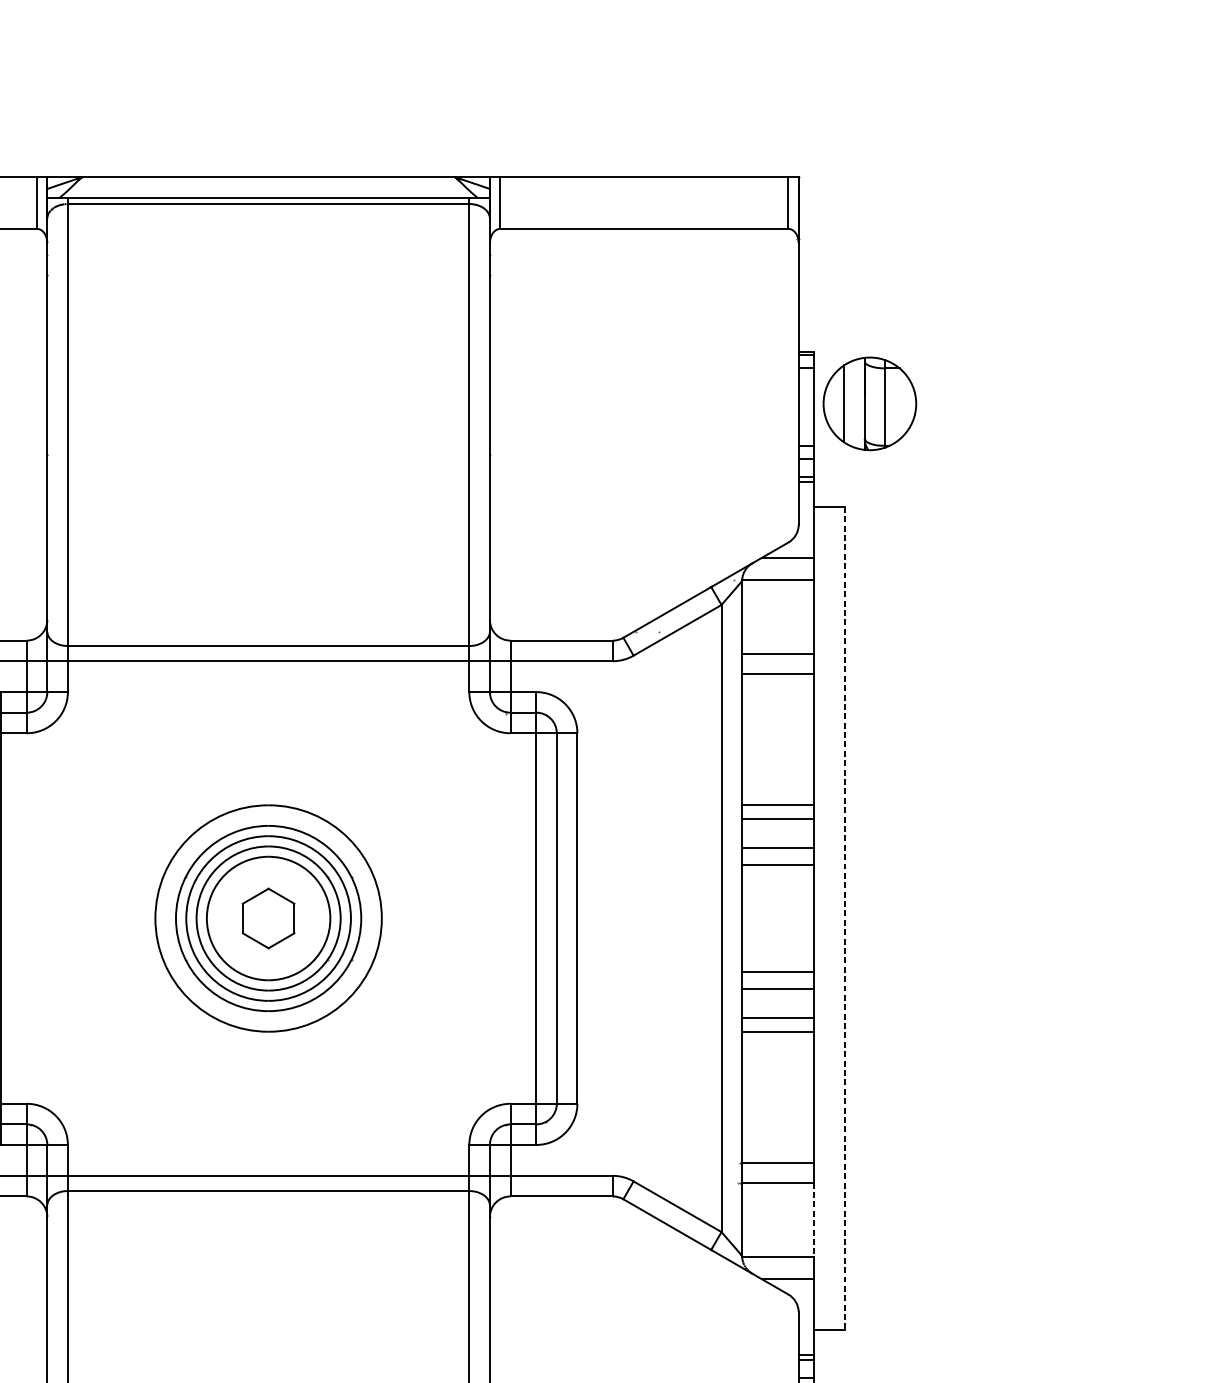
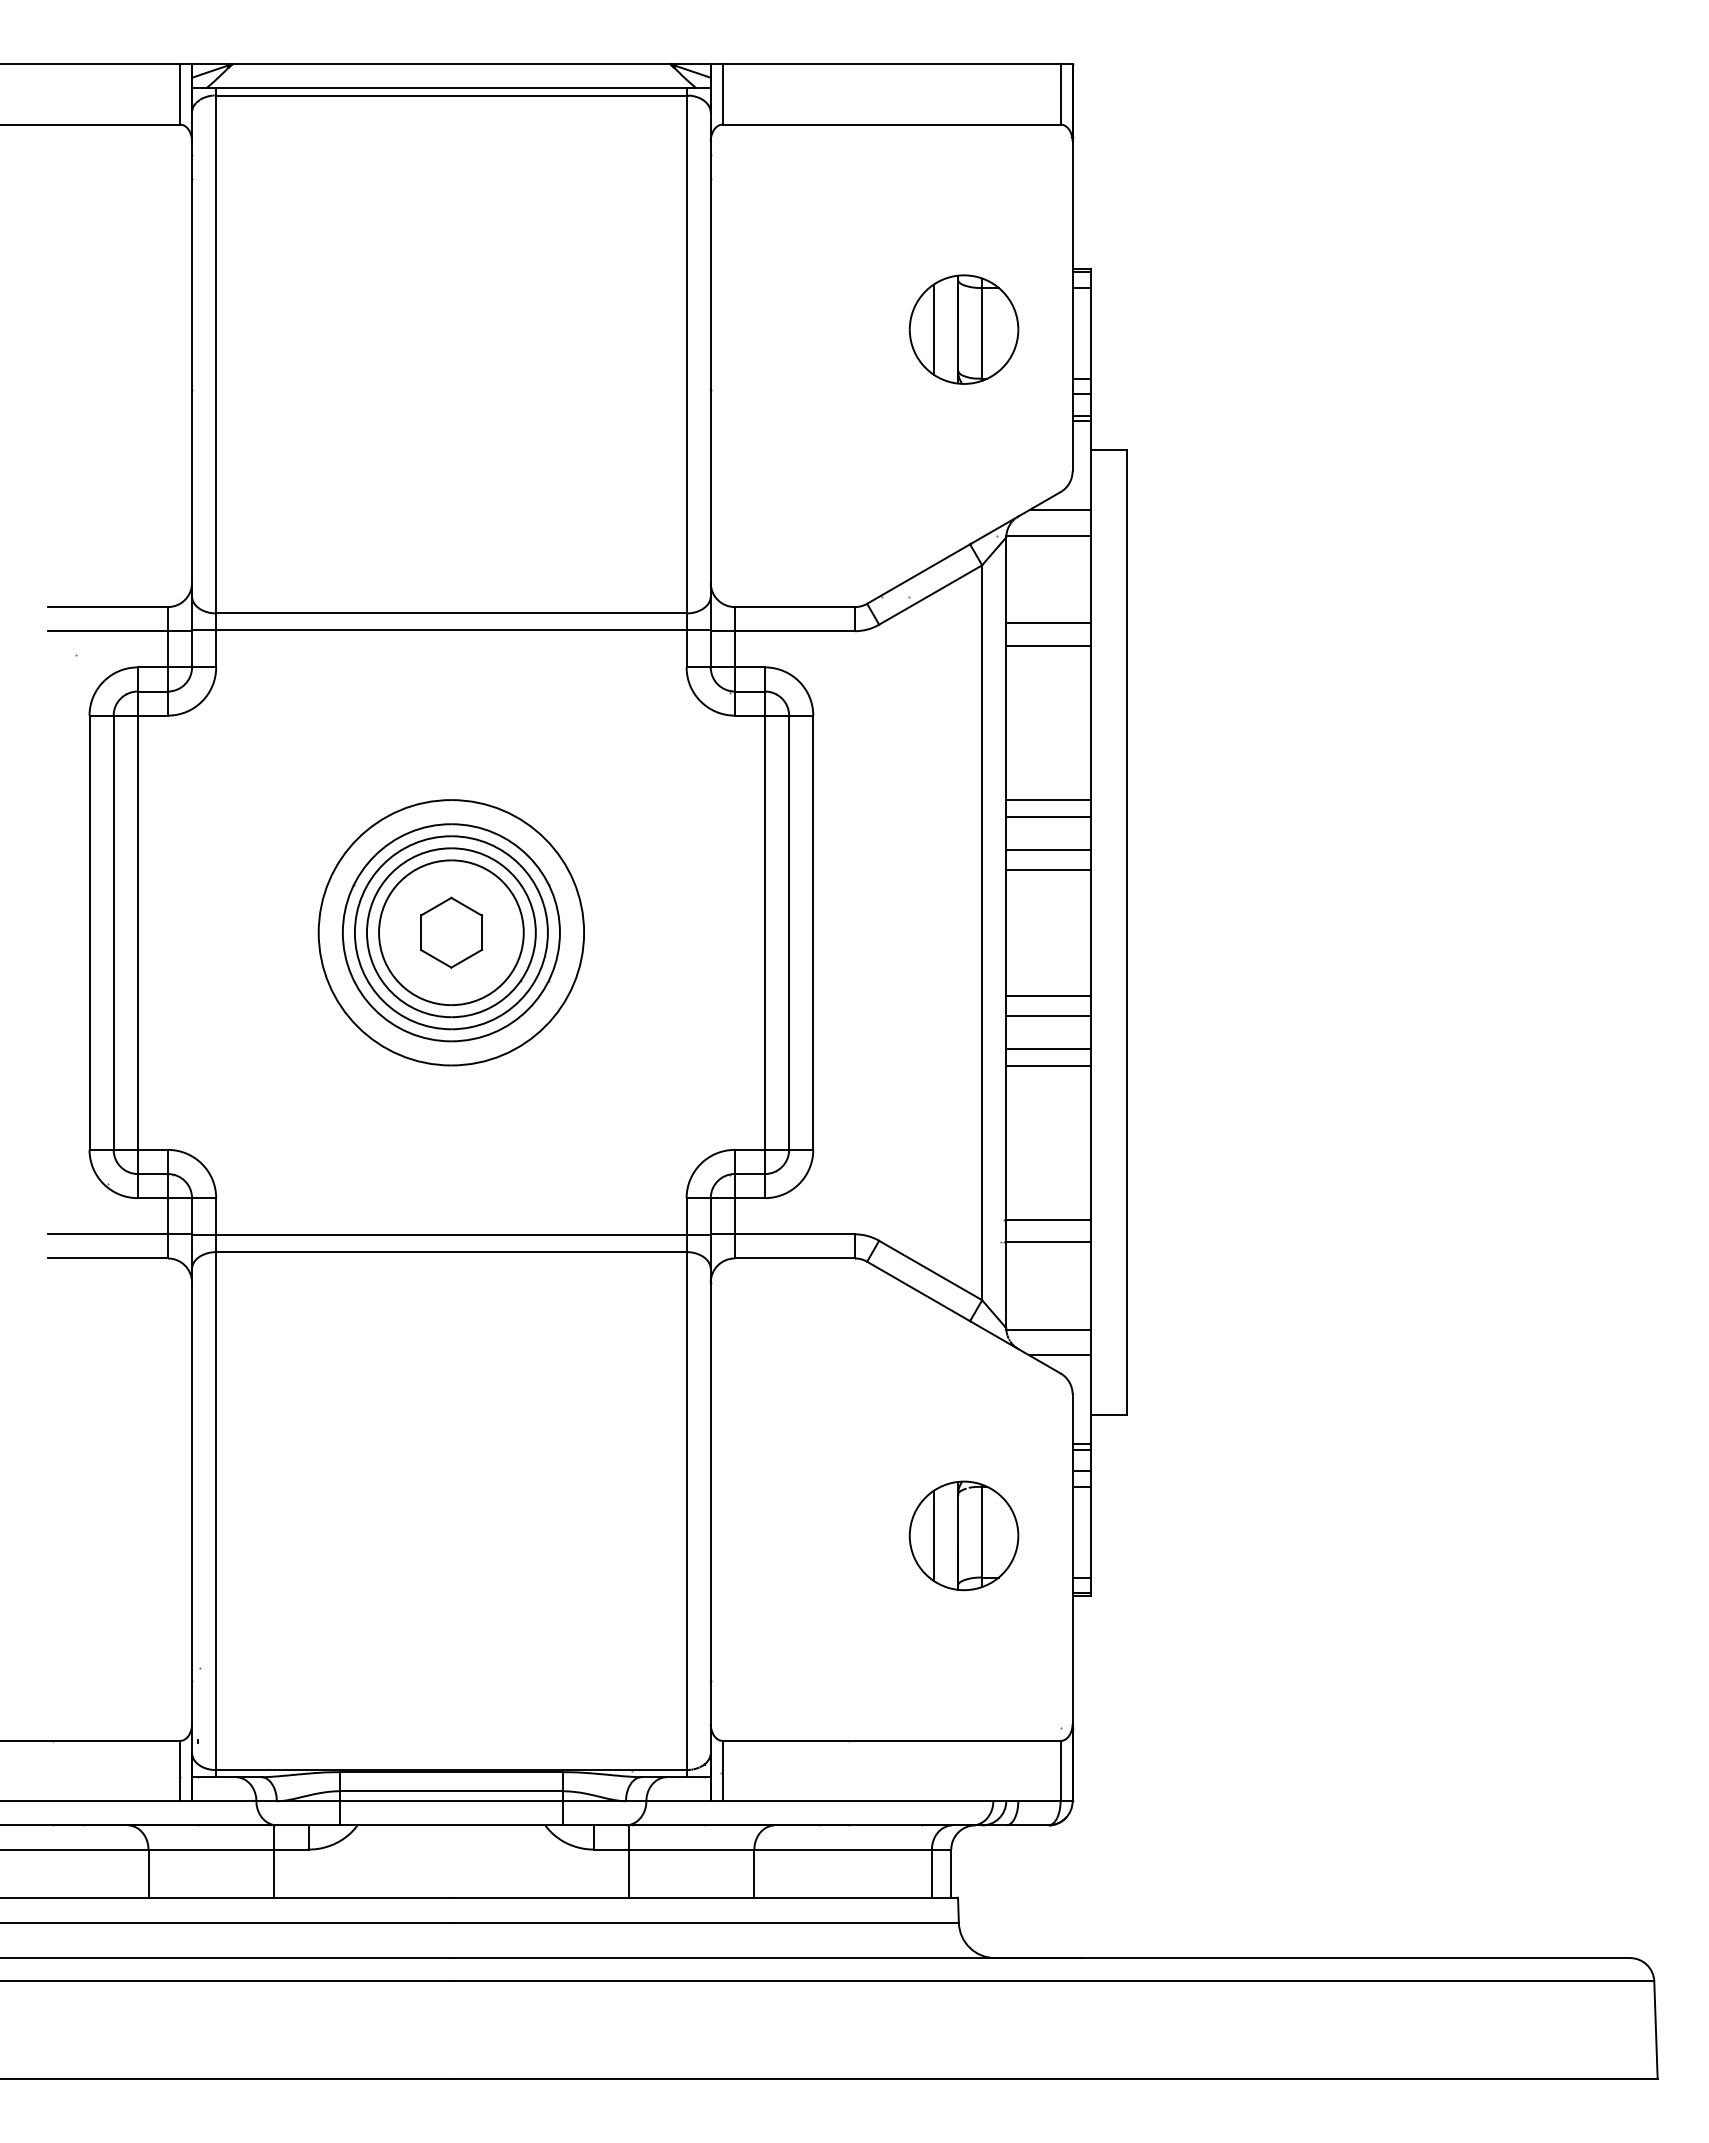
part: (869, 403) -> (963, 329), moved
line: (844, 919) -> (1126, 933), dashed -> solid
line: (813, 1220) -> (1090, 1286), dashed -> solid

